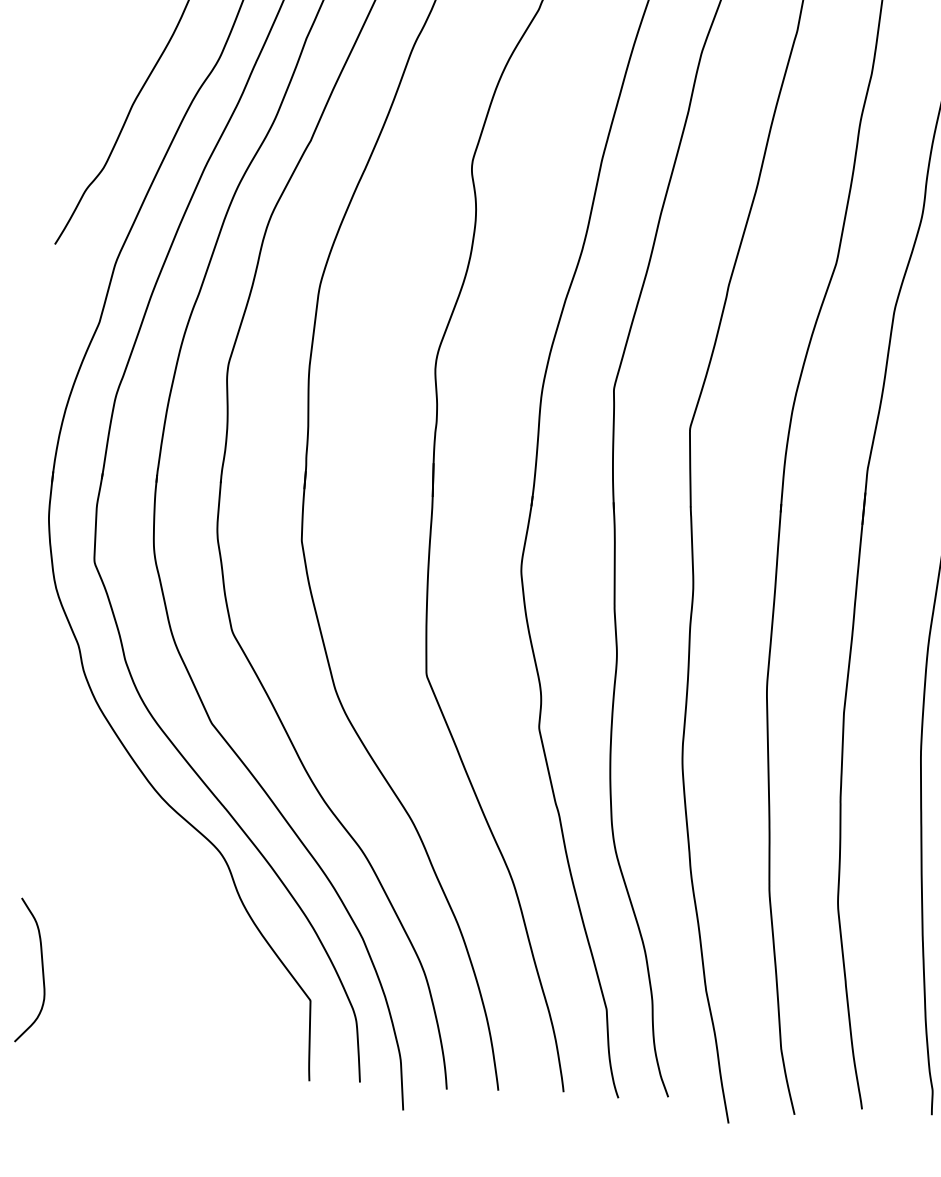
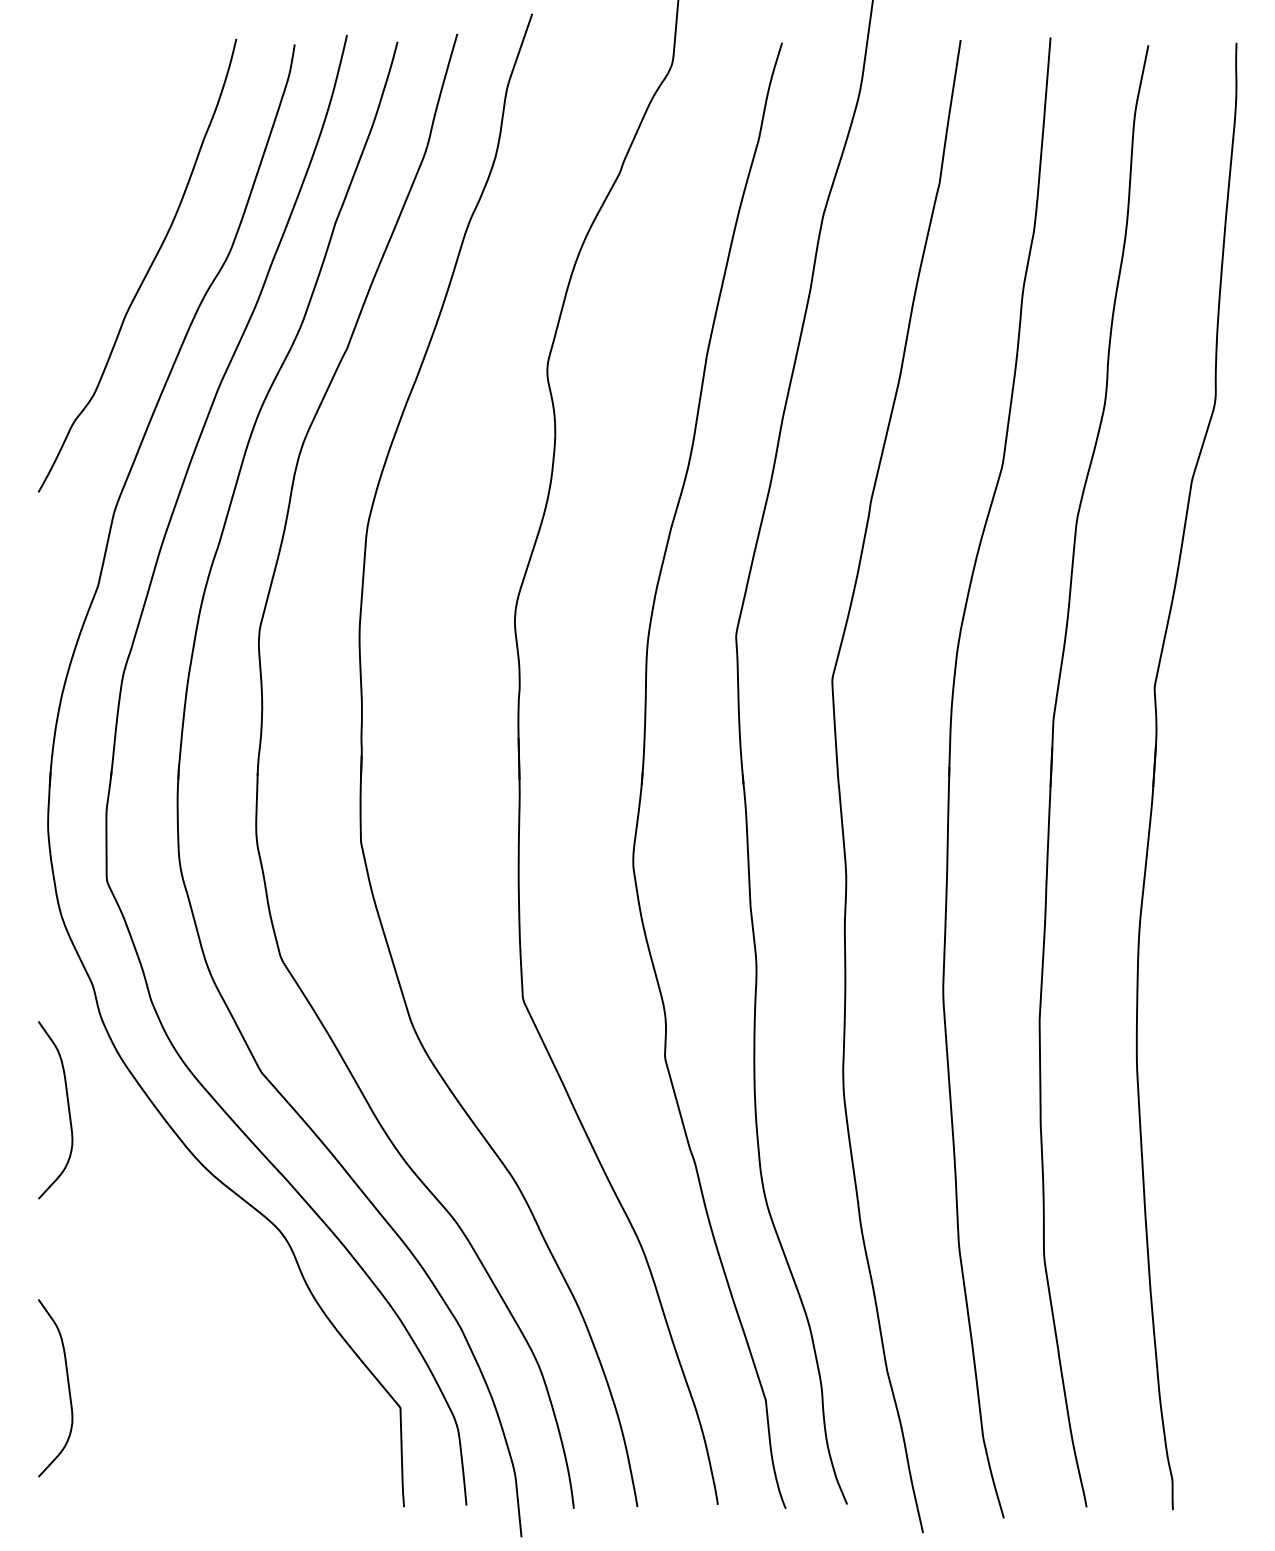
curve: (53, 742) -> (67, 1106), added

